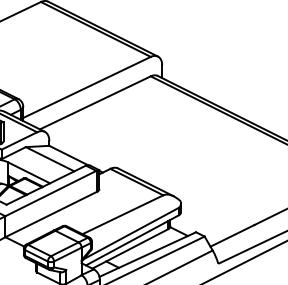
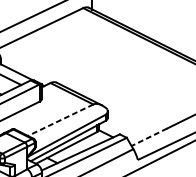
line: (122, 214) -> (60, 120), solid -> dashed
line: (232, 235) -> (149, 137), solid -> dashed

